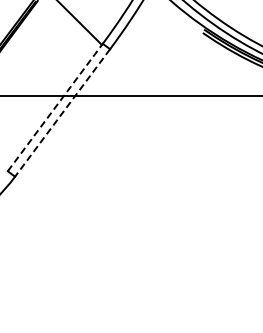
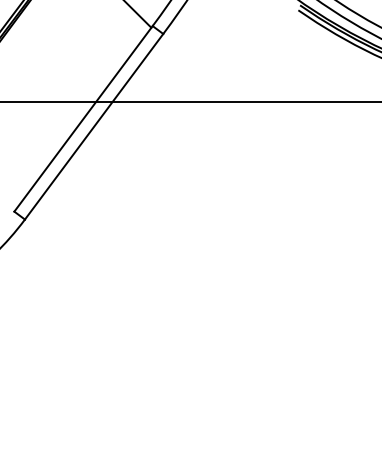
line: (55, 107) -> (83, 118), dashed -> solid
line: (62, 113) -> (93, 127), dashed -> solid

